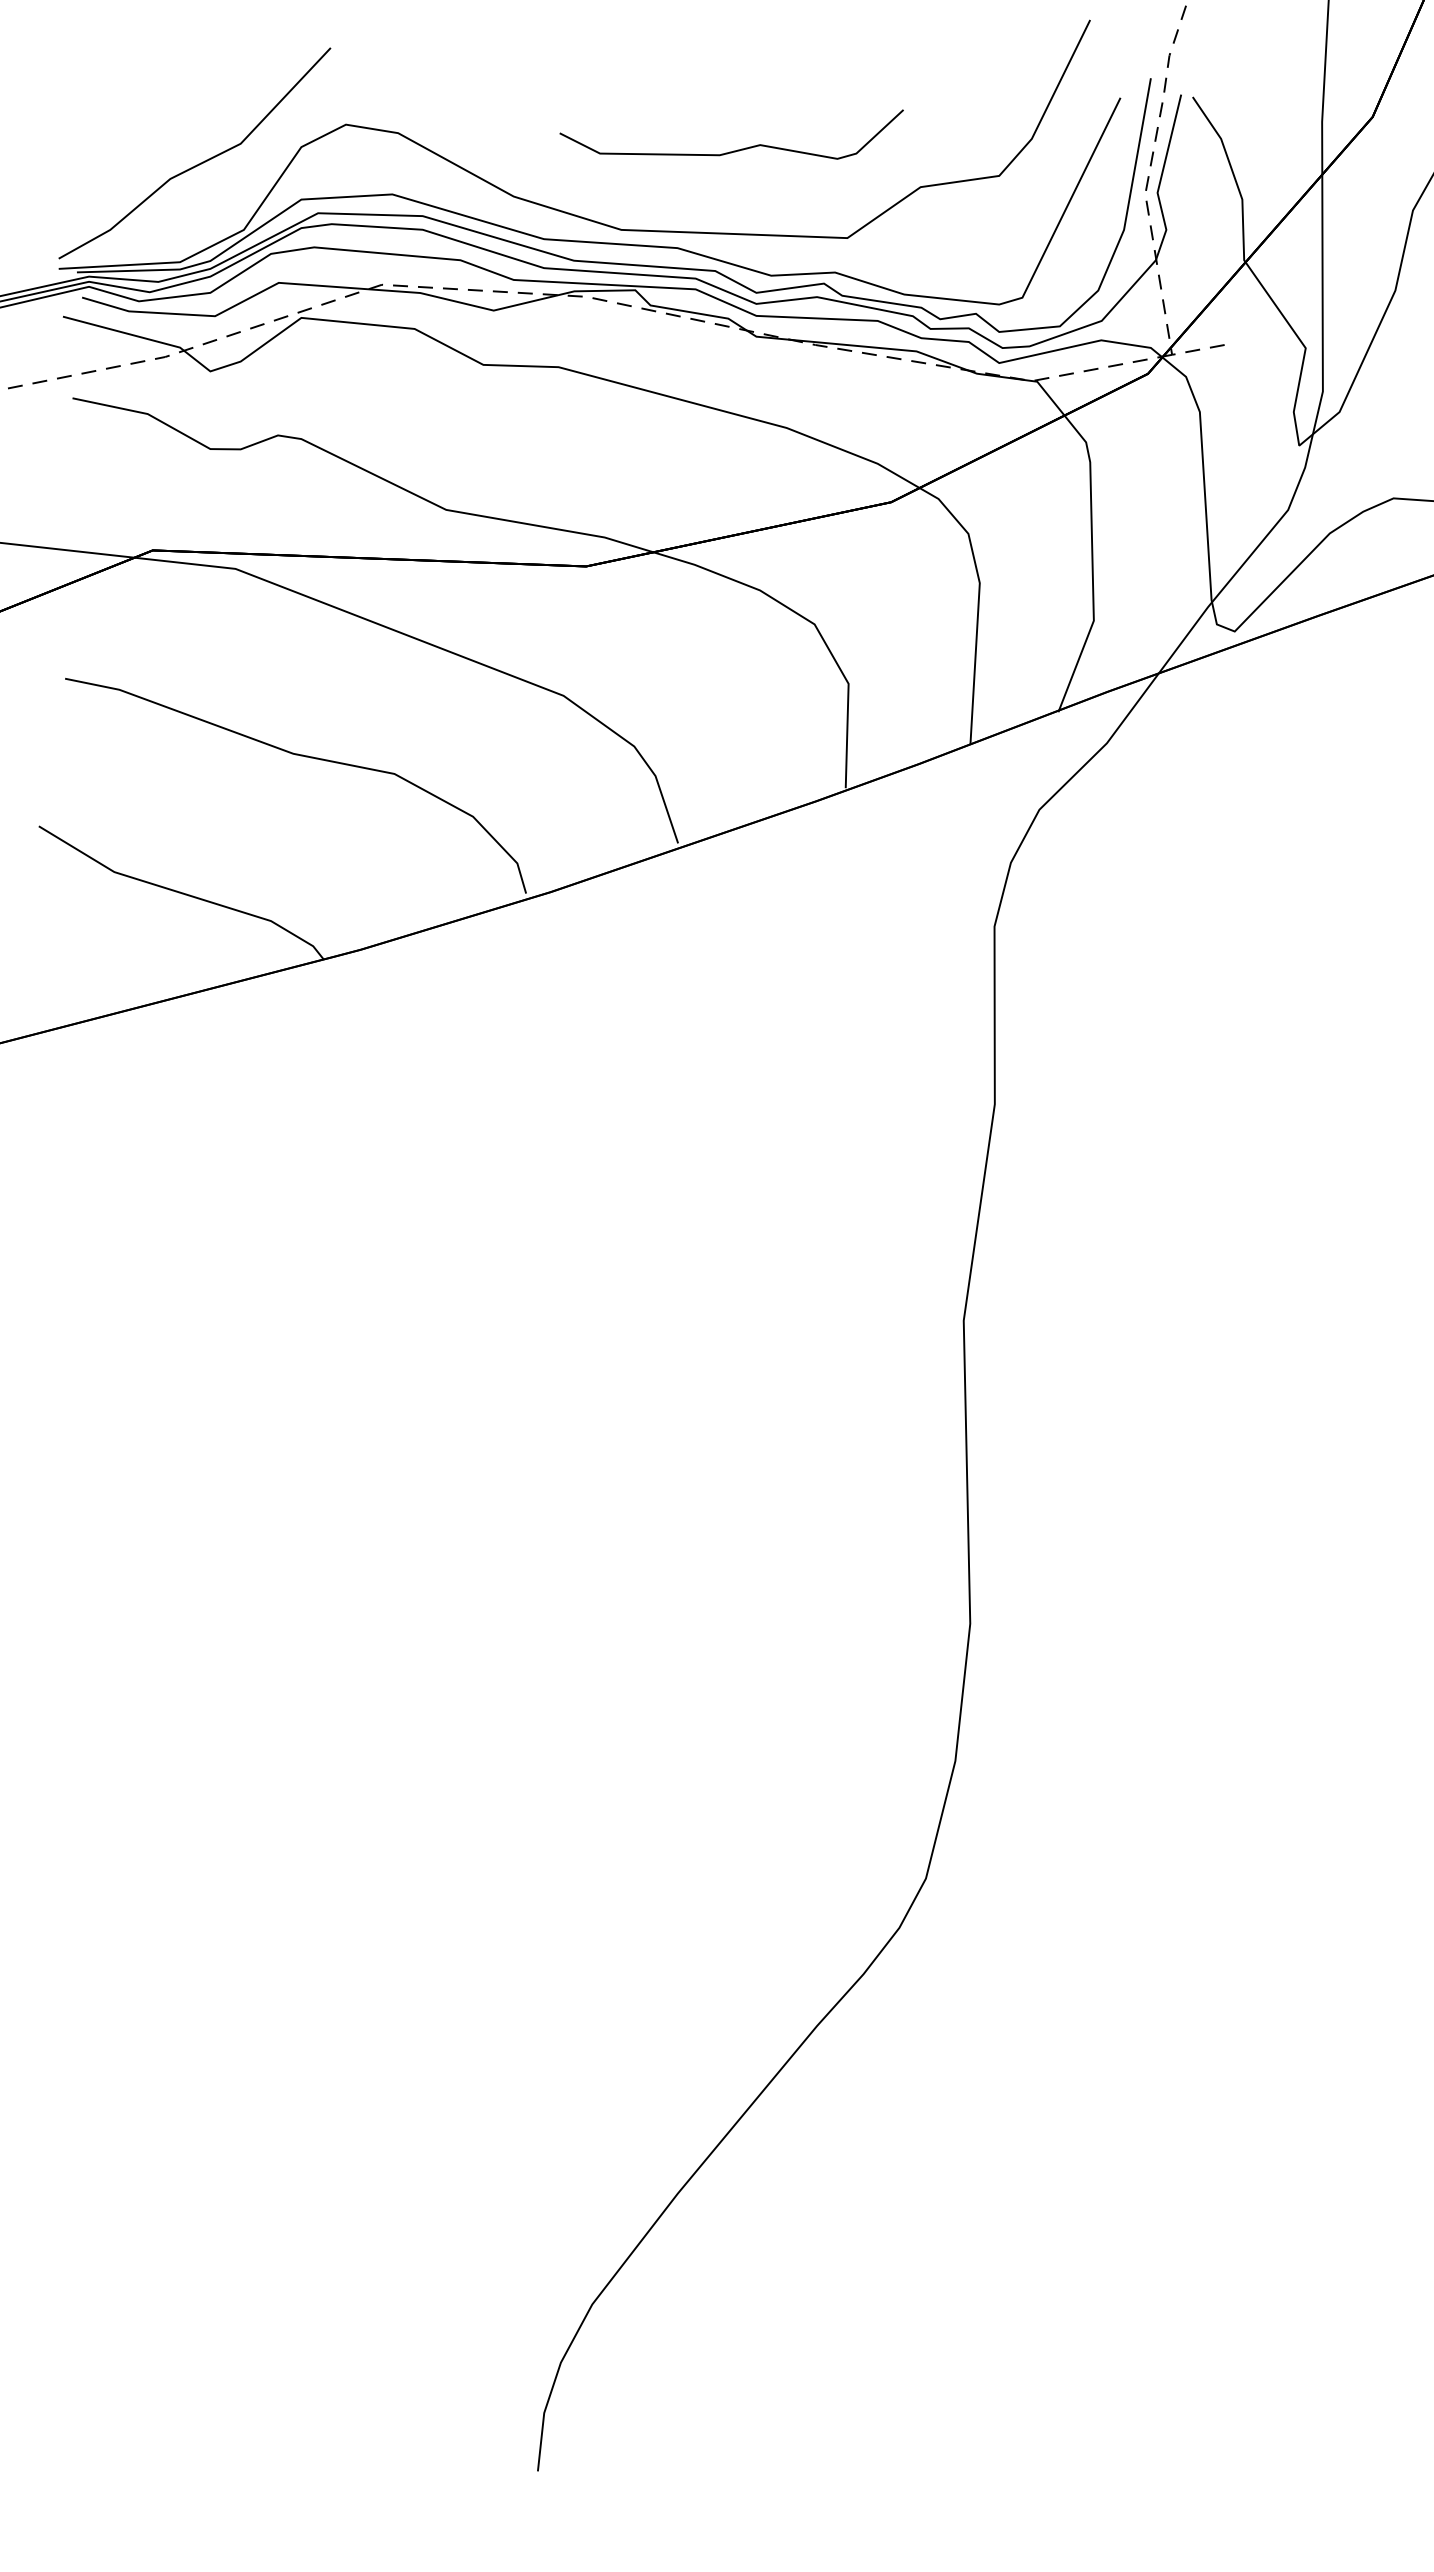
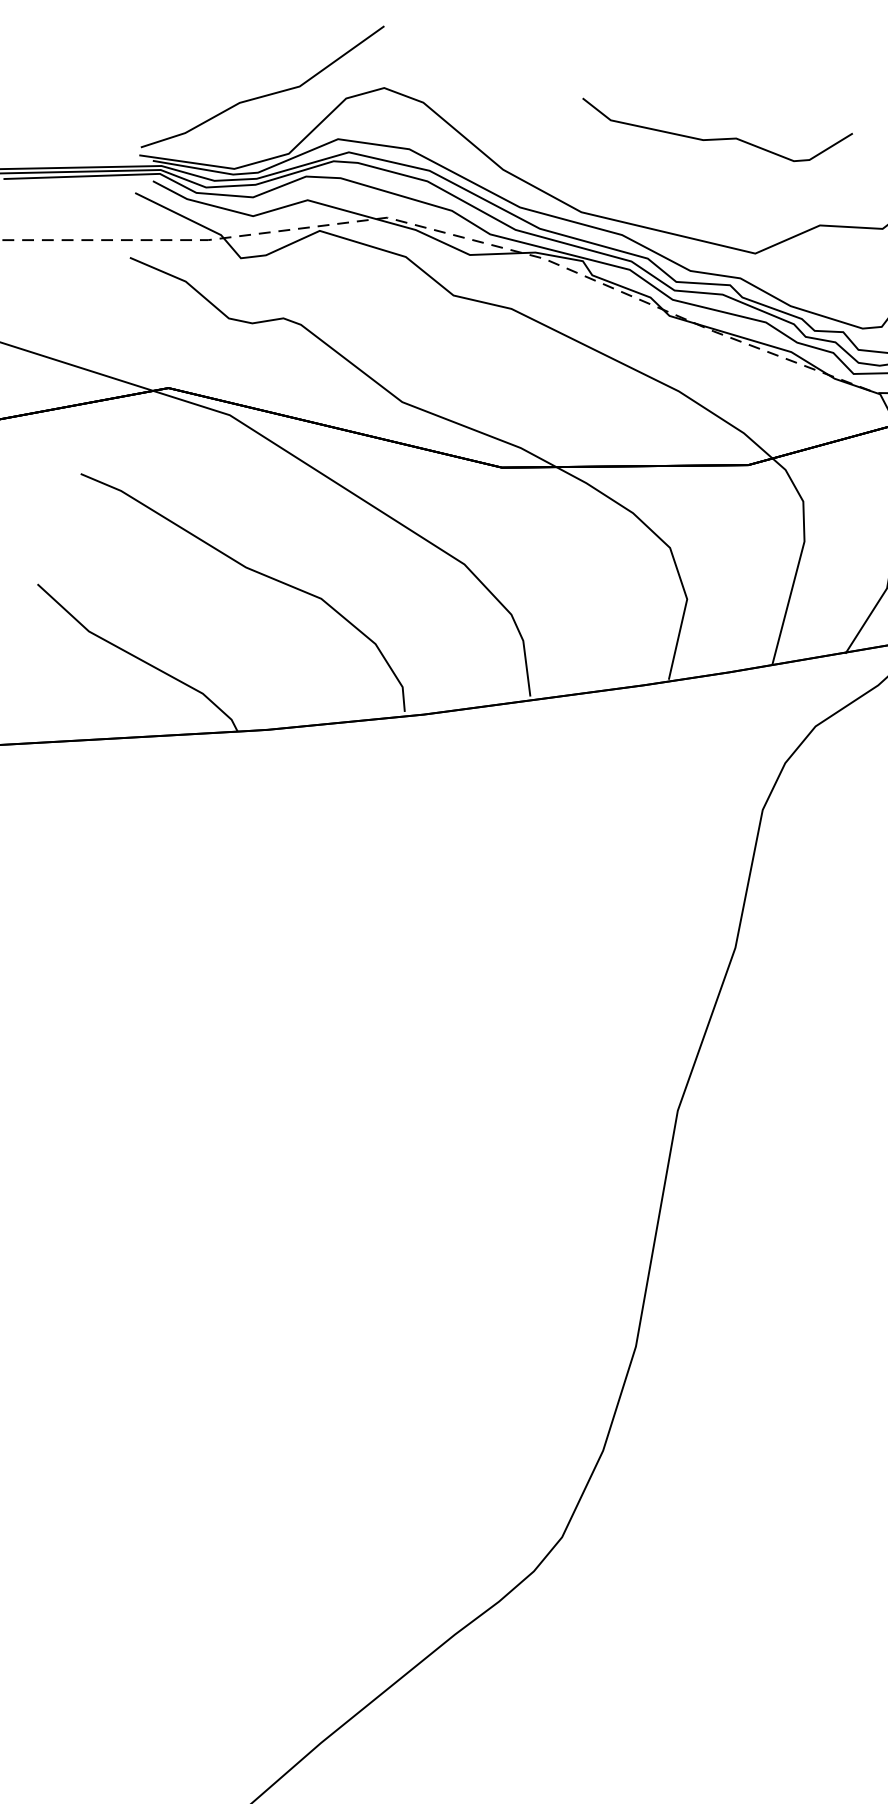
curve: (733, 150) -> (714, 138), moved

